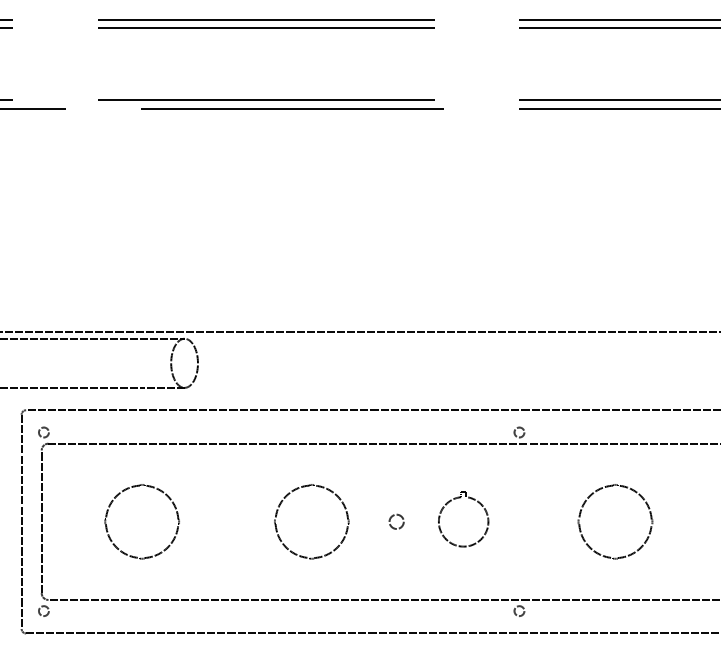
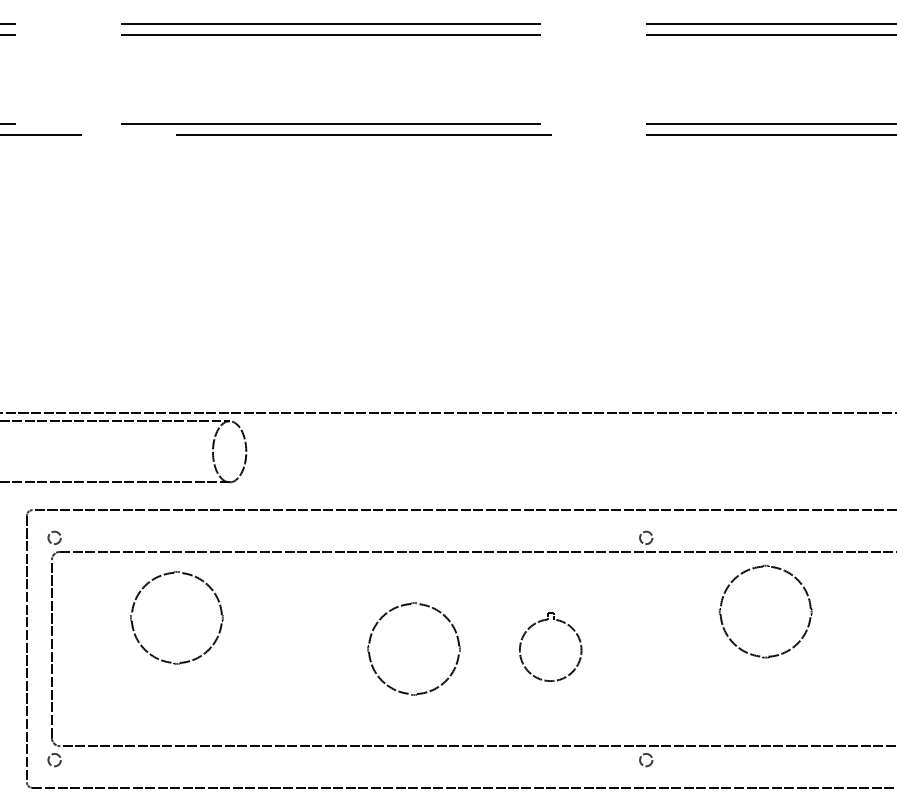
part: (294, 491) -> (392, 611), moved
part: (596, 492) -> (742, 575), moved
part: (456, 499) -> (541, 622), moved
part: (108, 512) -> (134, 606), moved
circle: (396, 521) -> (493, 648), removed

